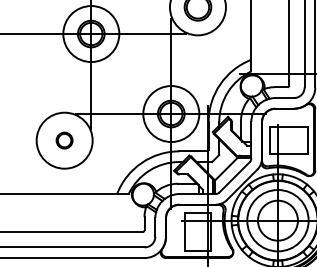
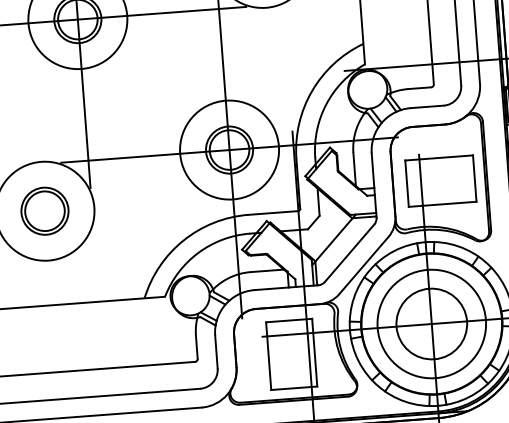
part: (64, 140) -> (44, 210), size x1.67

